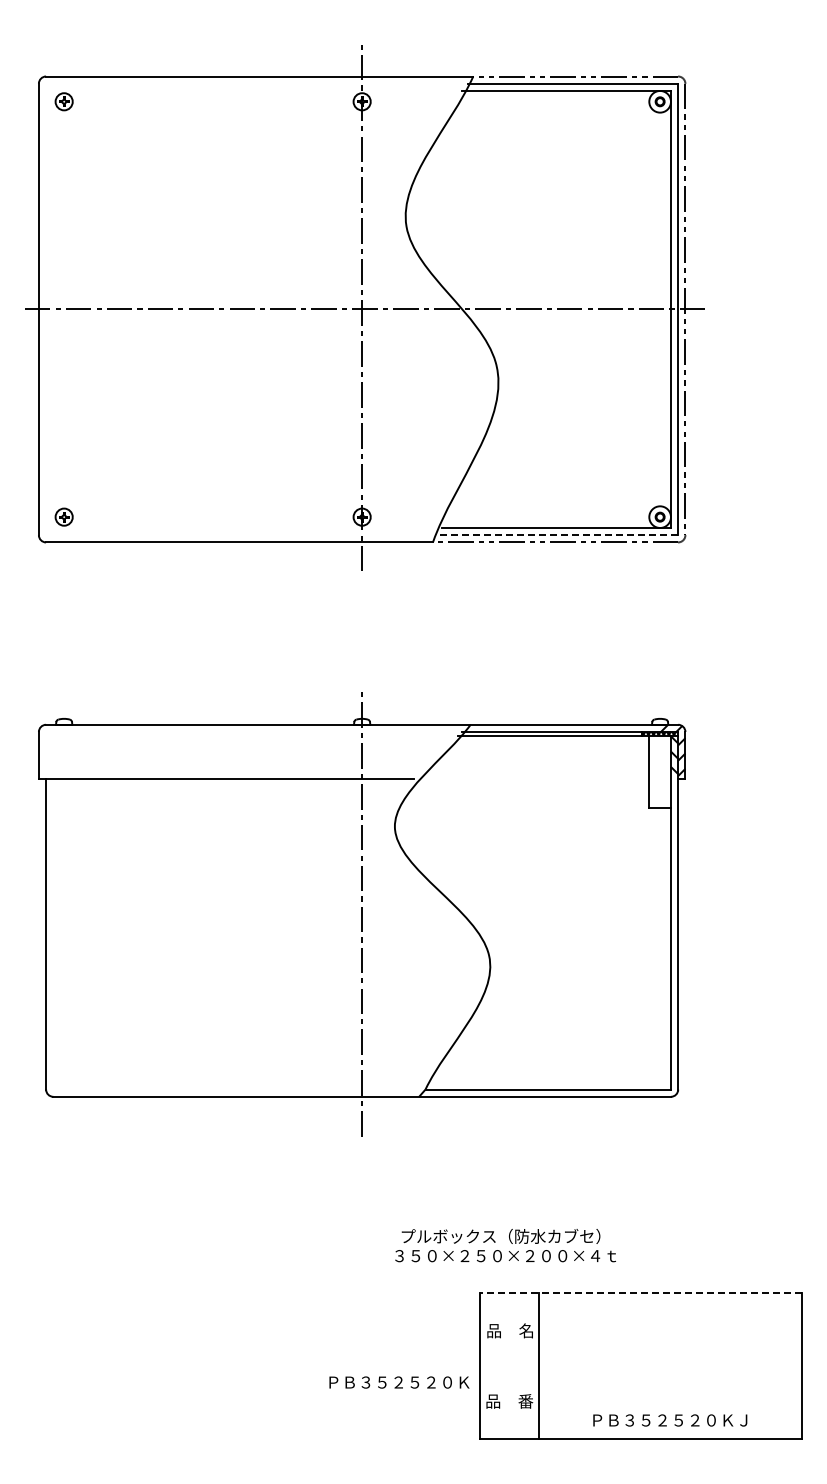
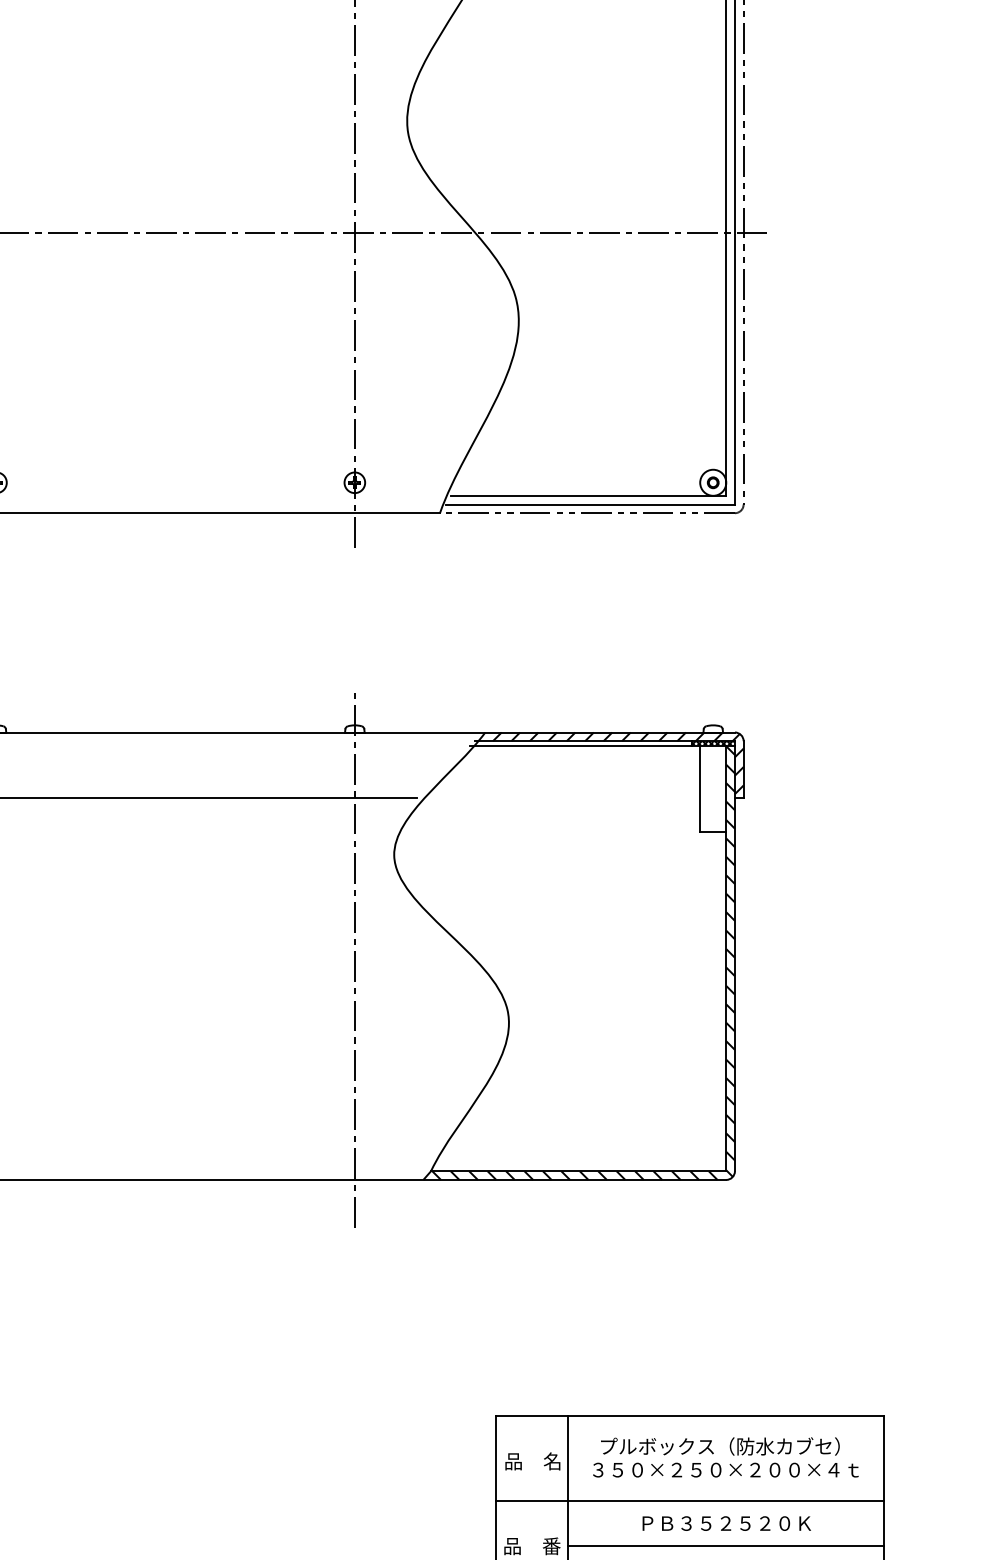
line: (557, 535) -> (589, 504), dashed -> solid
hatch: (564, 728) -> (598, 736), added
hatch: (552, 939) -> (583, 990), added
text: (505, 1245) -> (725, 1457), moved
line: (640, 1293) -> (689, 1416), dashed -> solid
line: (640, 1363) -> (689, 1500), added
text: (399, 1382) -> (726, 1523), moved
line: (670, 1401) -> (725, 1546), added

